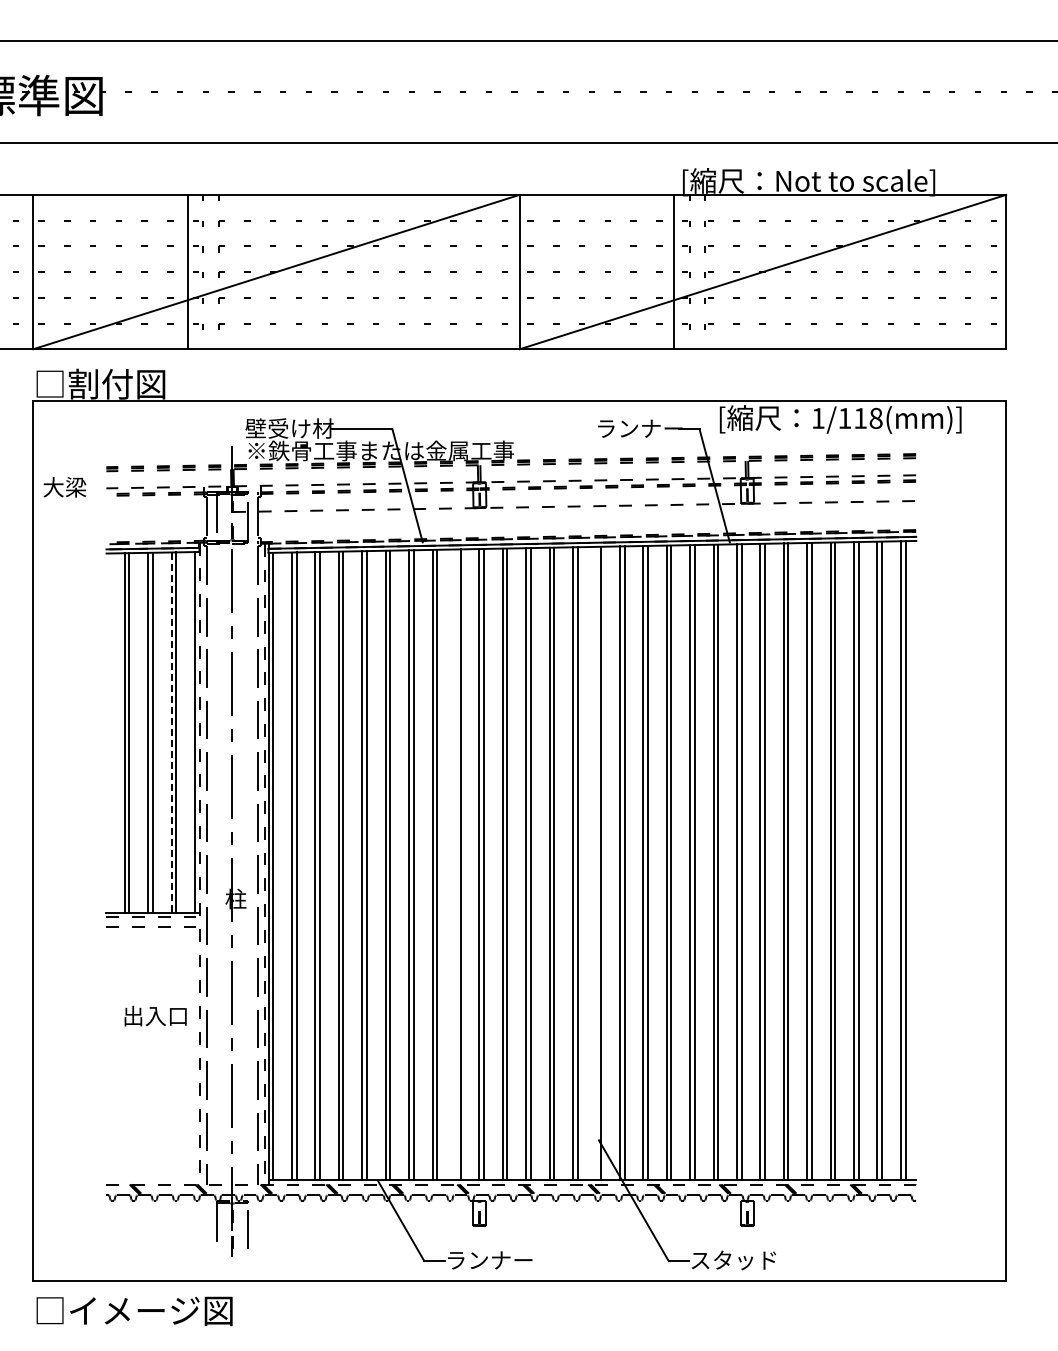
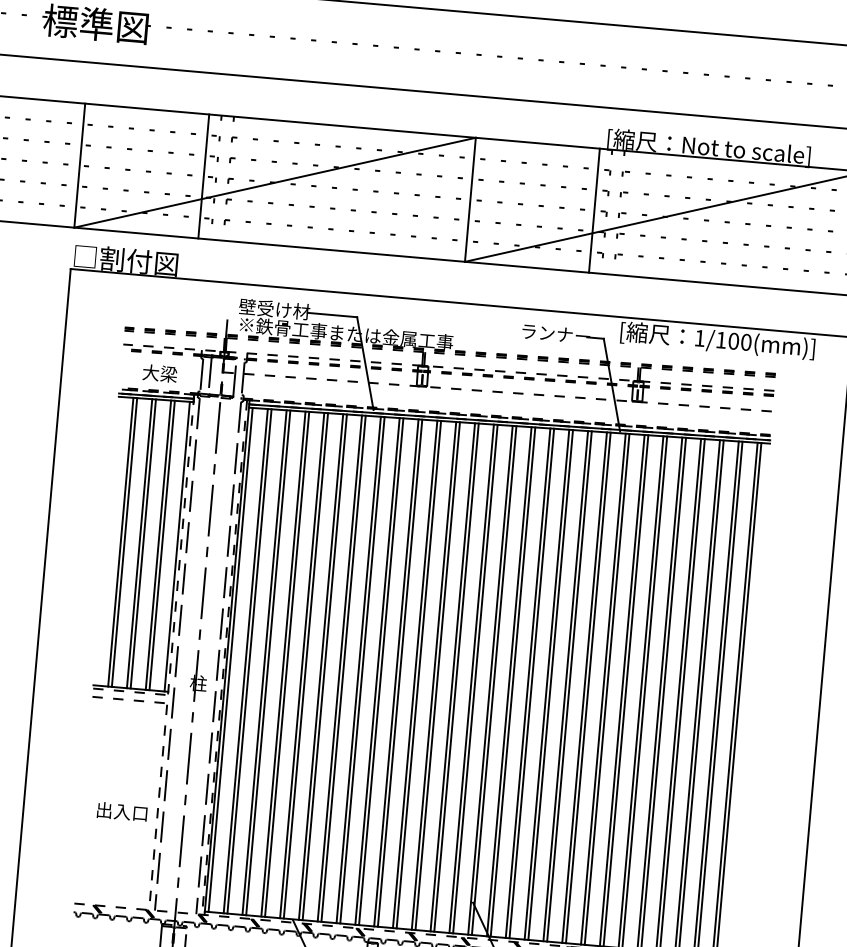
text: (868, 418) -> (740, 341), 1/118(mm)] -> 1/100(mm)]
text: (64, 487) -> (159, 373), moved
line: (171, 733) -> (158, 545), dashed -> solid
line: (596, 863) -> (490, 680), added
line: (455, 864) -> (377, 671), added
text: (155, 1015) -> (122, 811), moved

